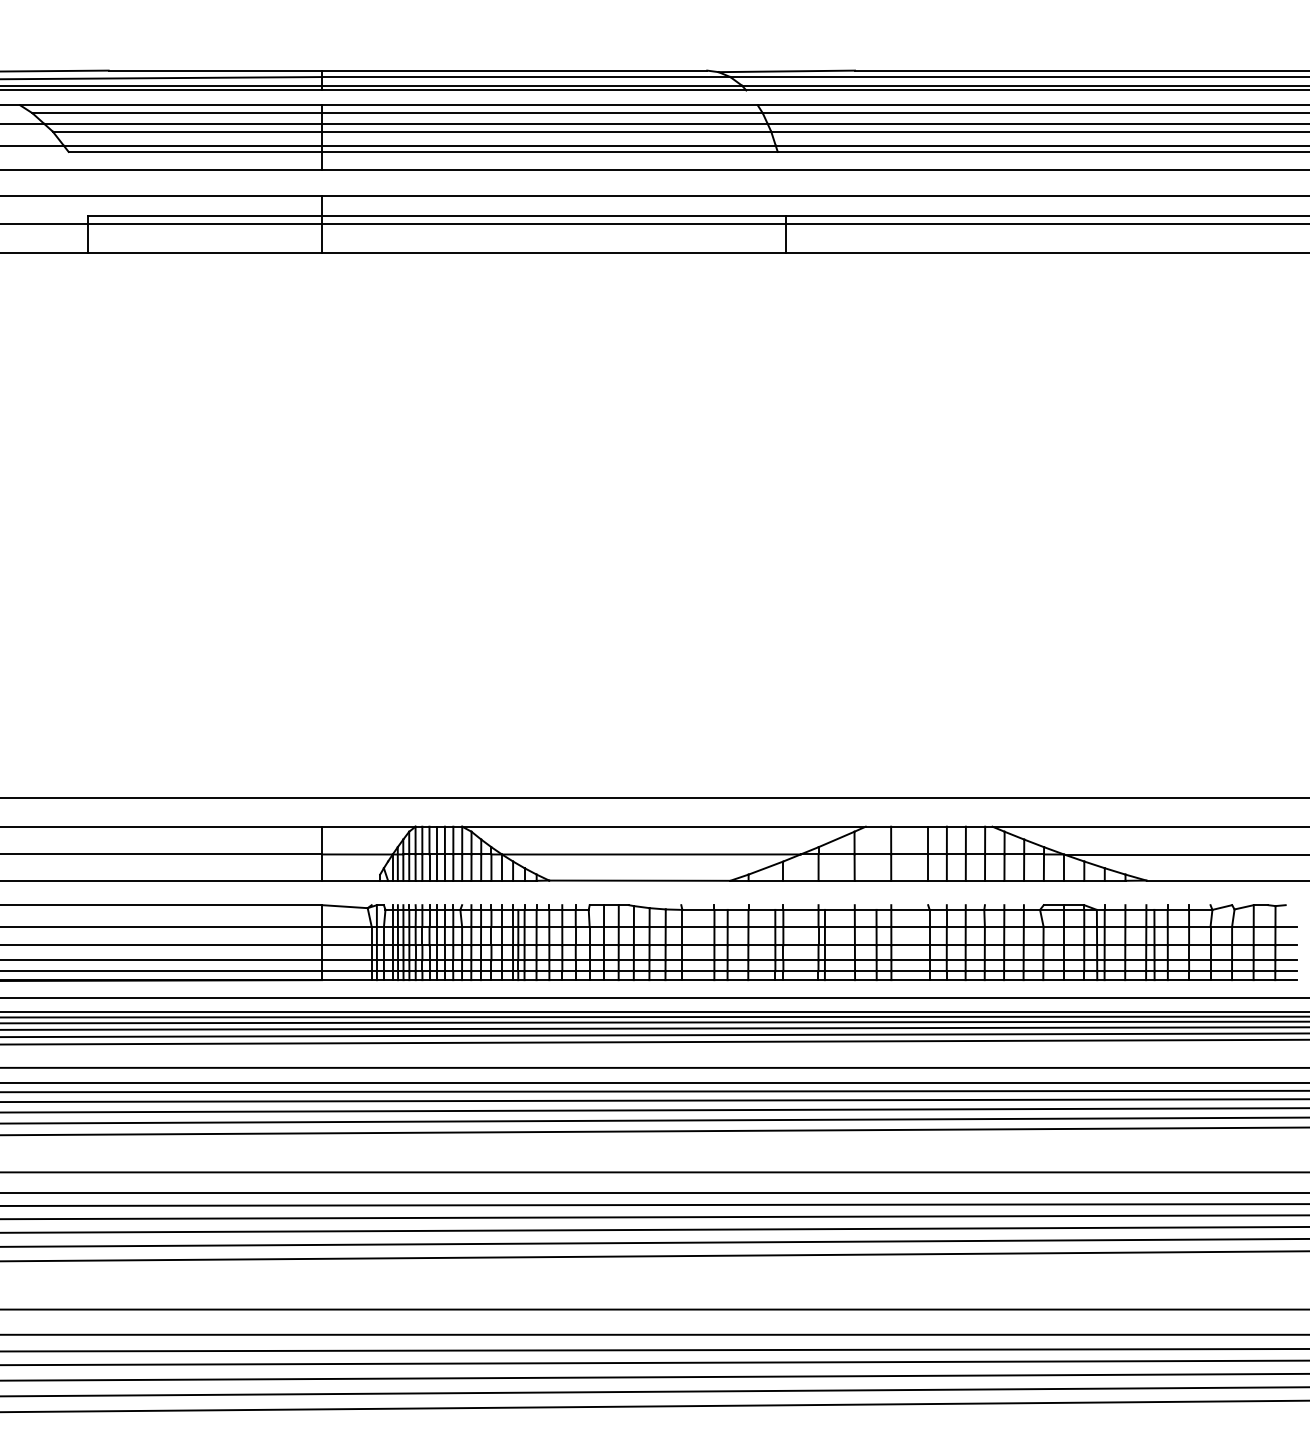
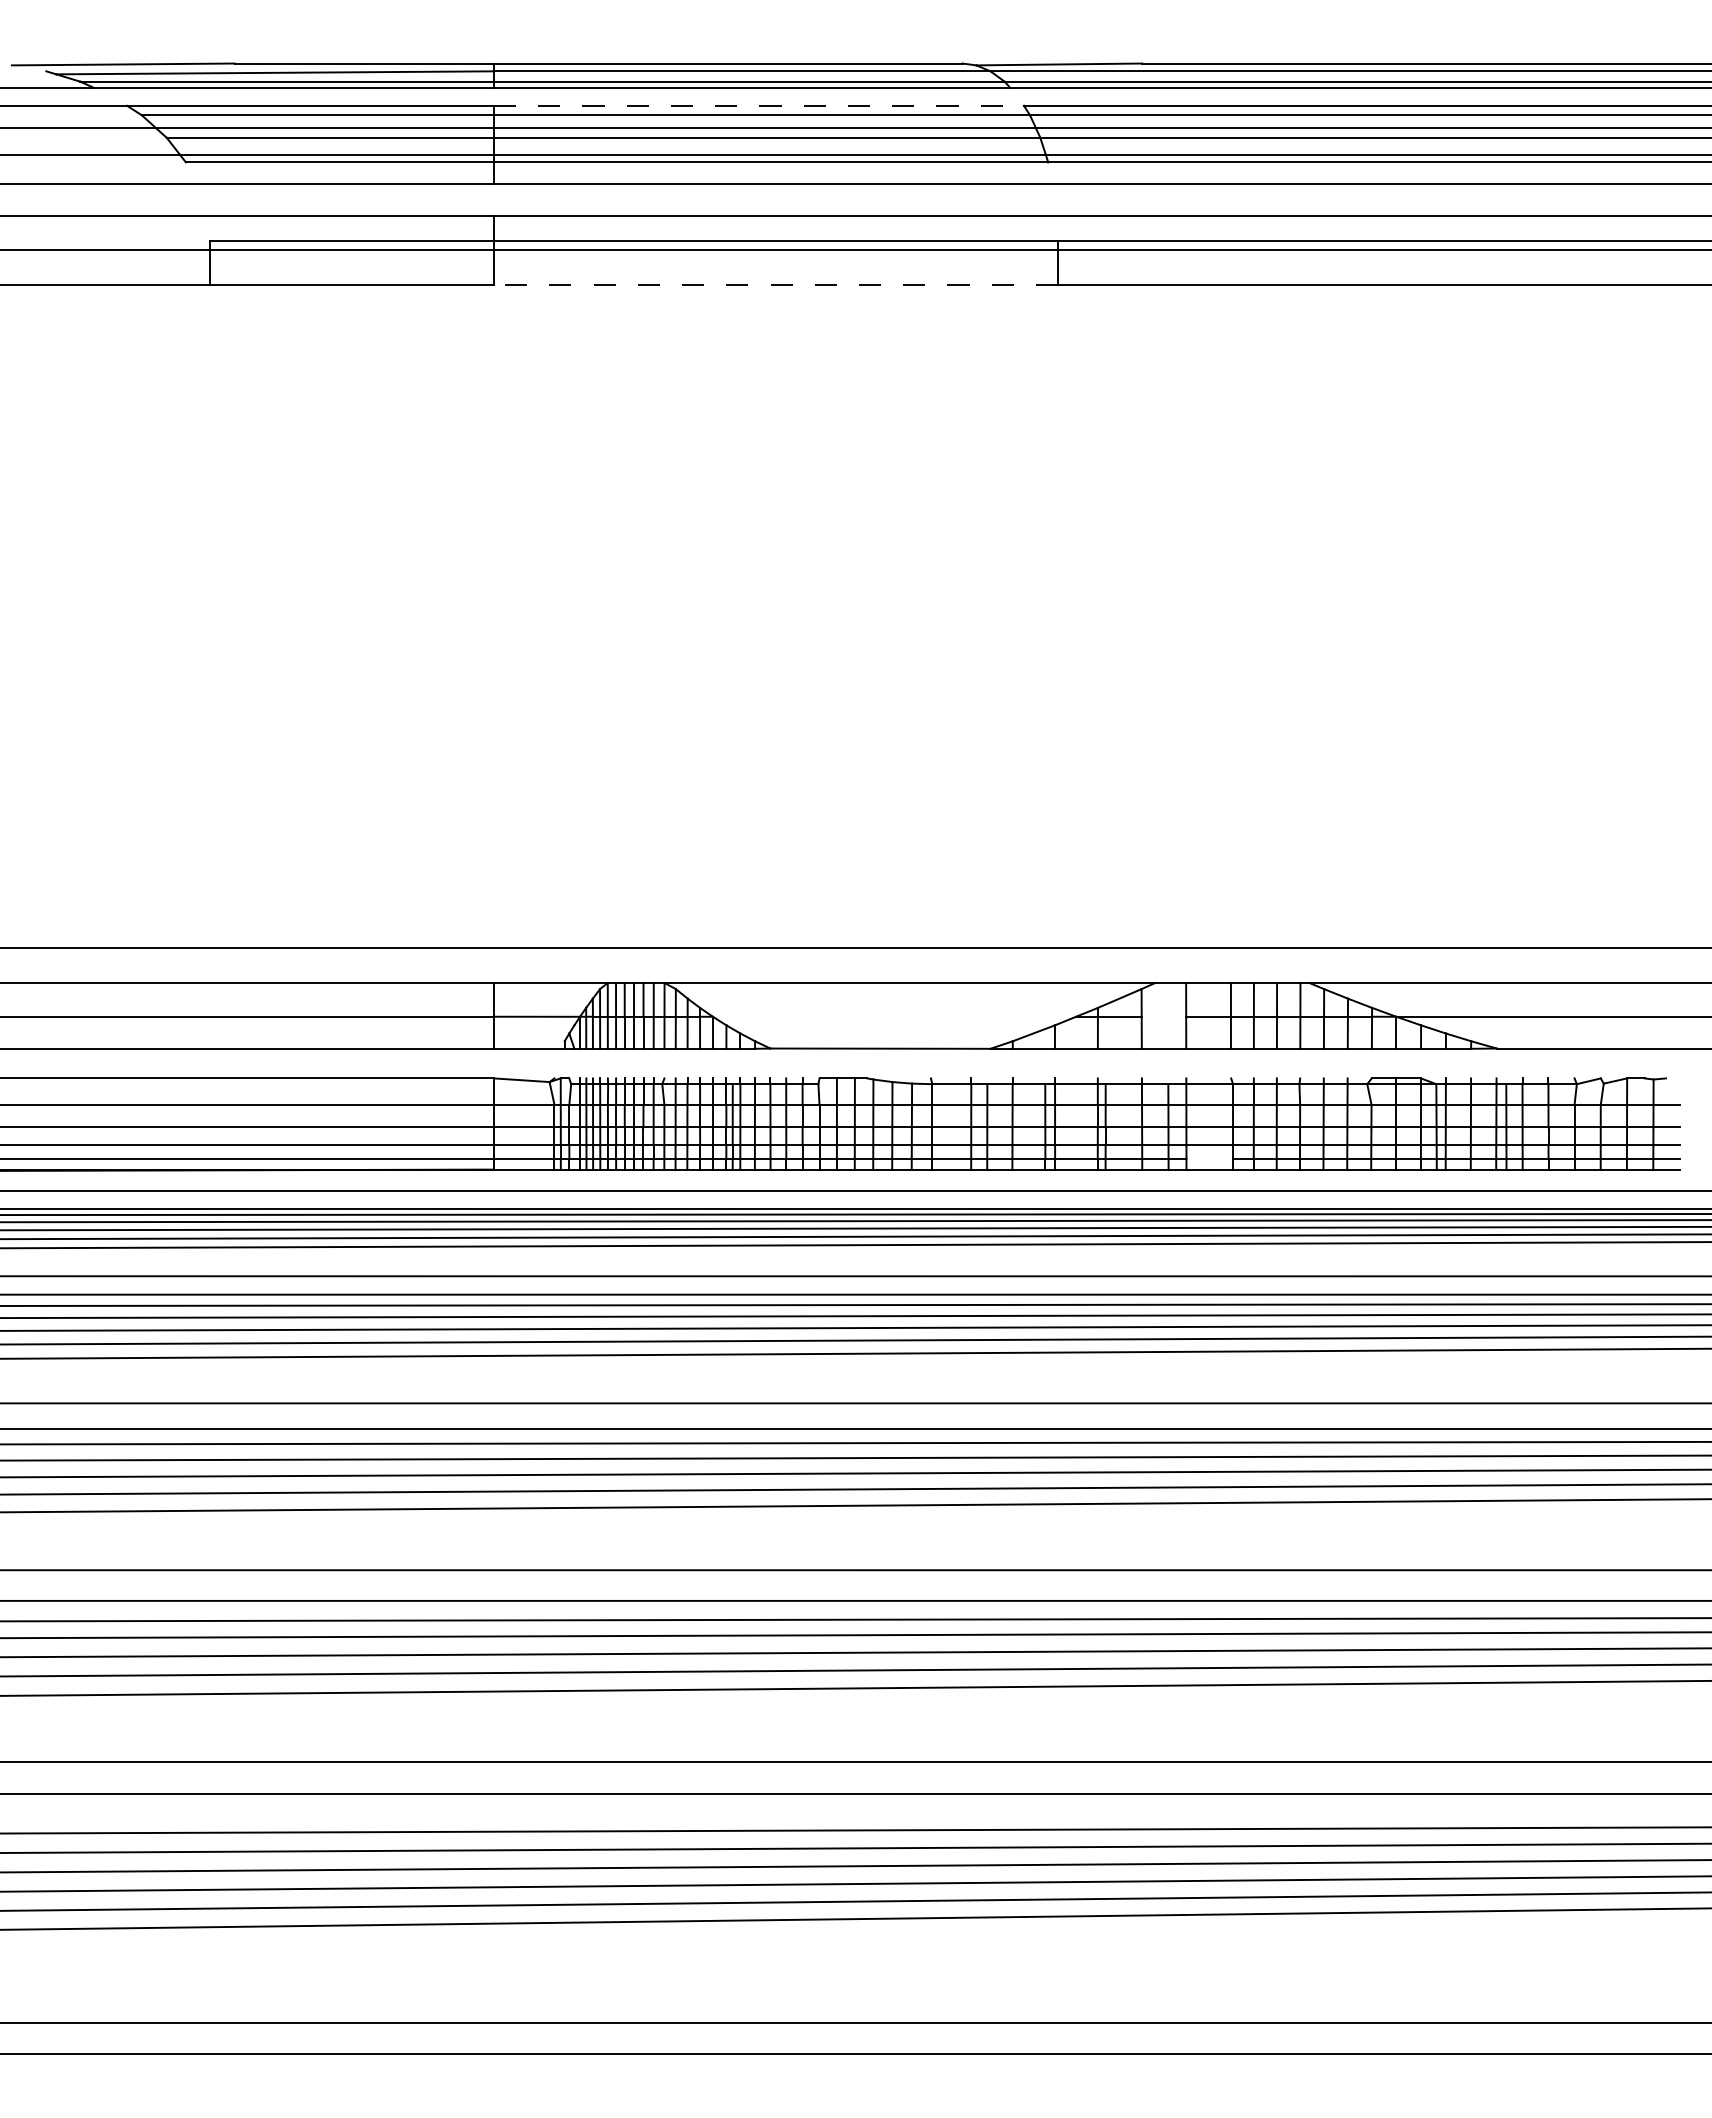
line: (539, 105) -> (758, 105), solid -> dashed
line: (553, 252) -> (775, 284), solid -> dashed
line: (651, 854) -> (894, 1016), removed
line: (872, 854) -> (1163, 1016), removed
line: (910, 971) -> (1209, 1158), removed

